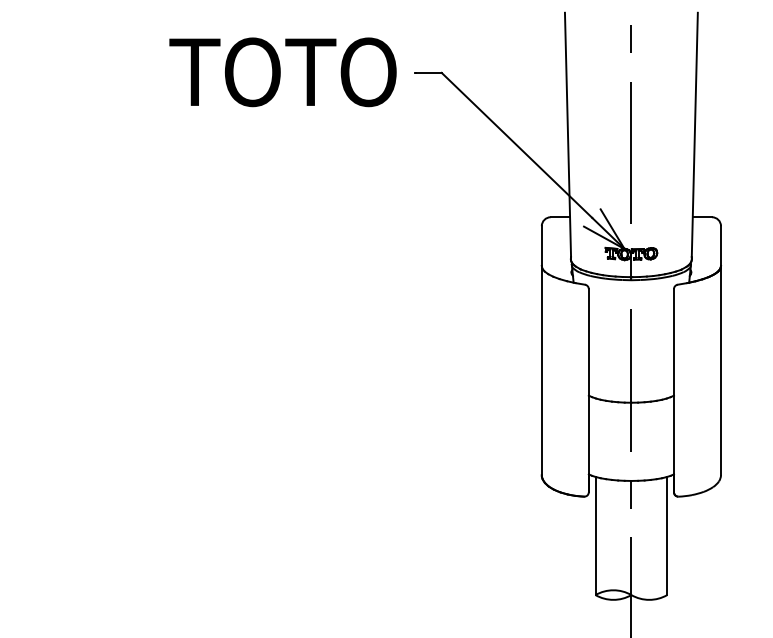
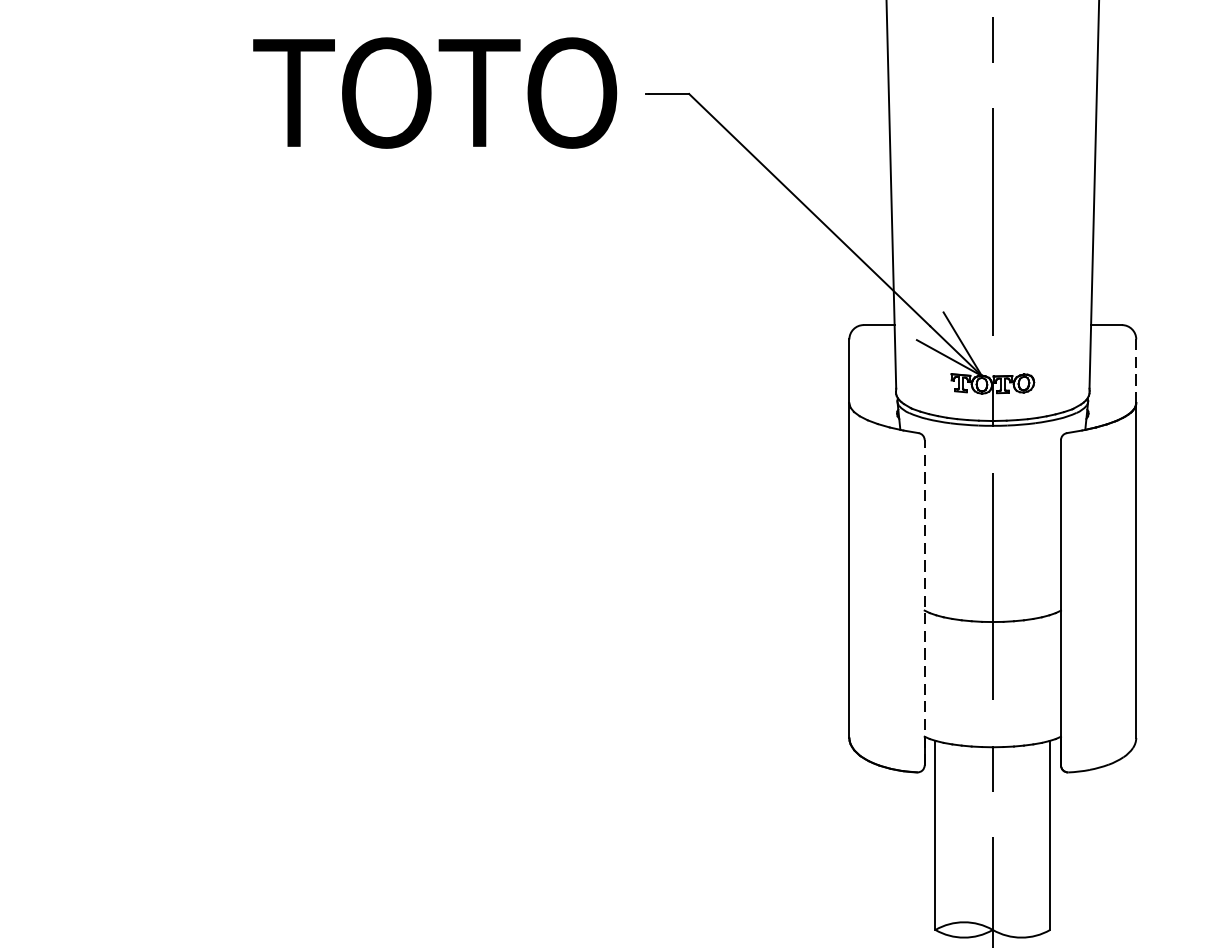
line: (721, 246) -> (1137, 371), solid -> dashed
line: (588, 390) -> (924, 602), solid -> dashed

